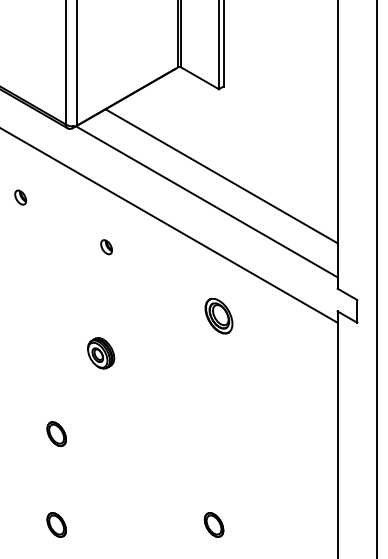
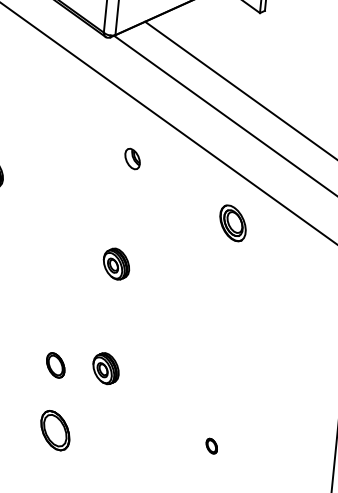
part: (20, 197) -> (51, 101), removed
part: (106, 247) -> (132, 159), size x1.4
part: (218, 316) -> (232, 223), moved
part: (56, 434) -> (55, 365), moved
part: (101, 458) -> (106, 368), added
part: (56, 524) -> (55, 430), size x1.6
part: (213, 524) -> (211, 445), size x0.6

